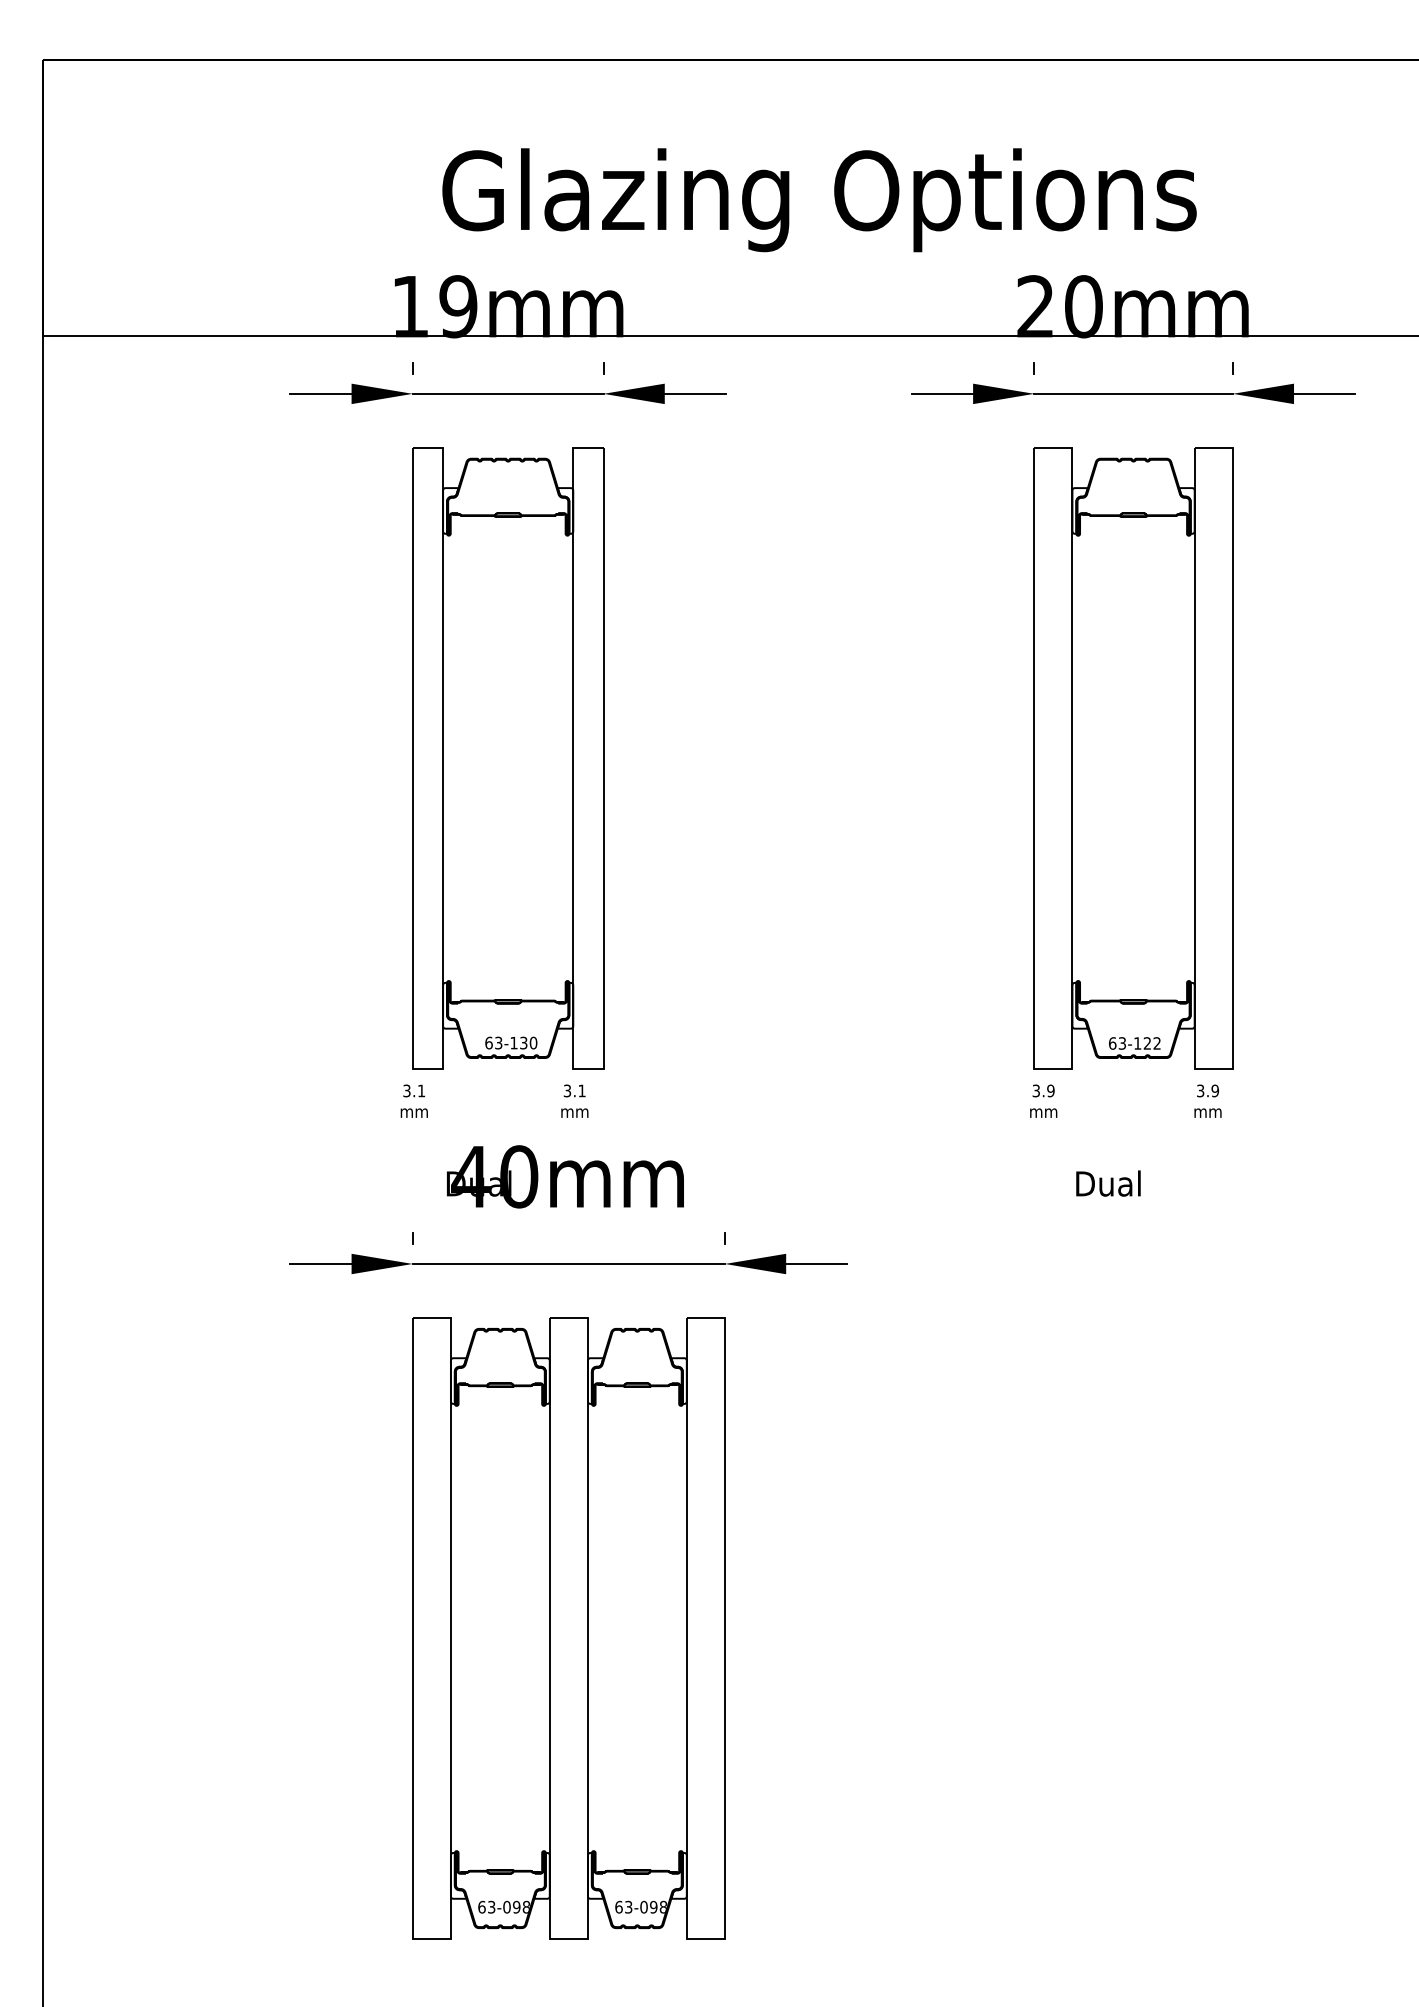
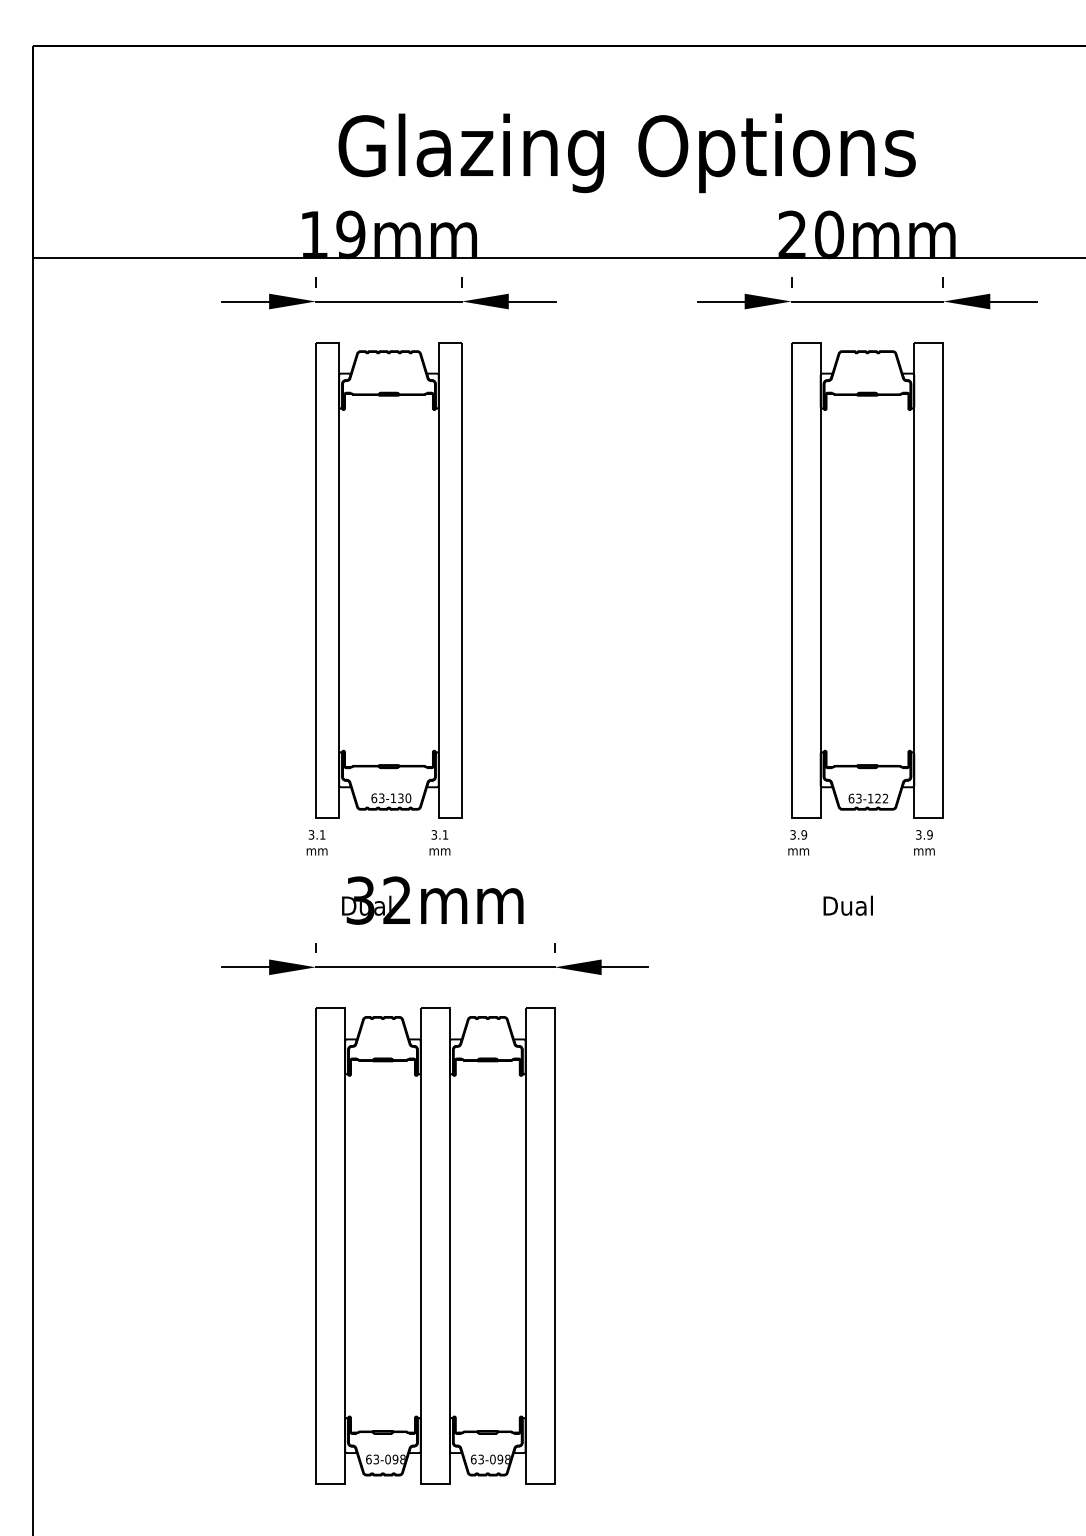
text: (494, 1176) -> (378, 900), 40mm -> 32mm

